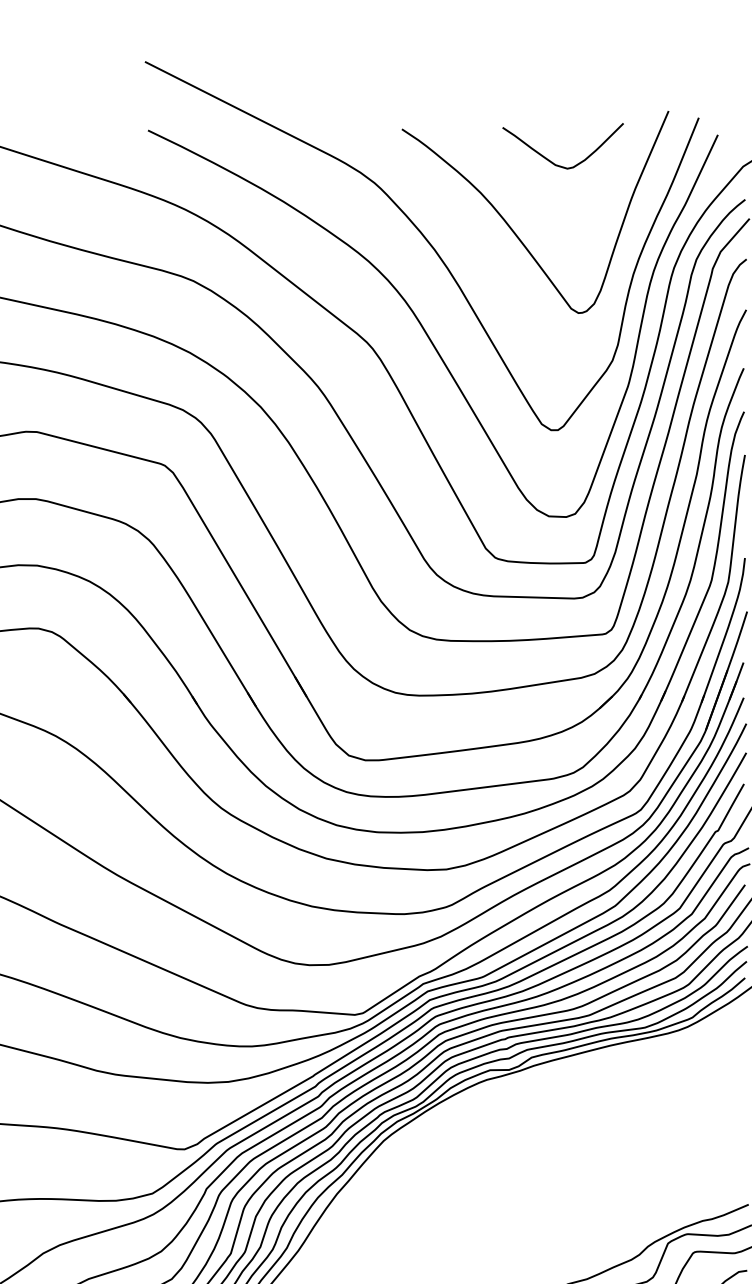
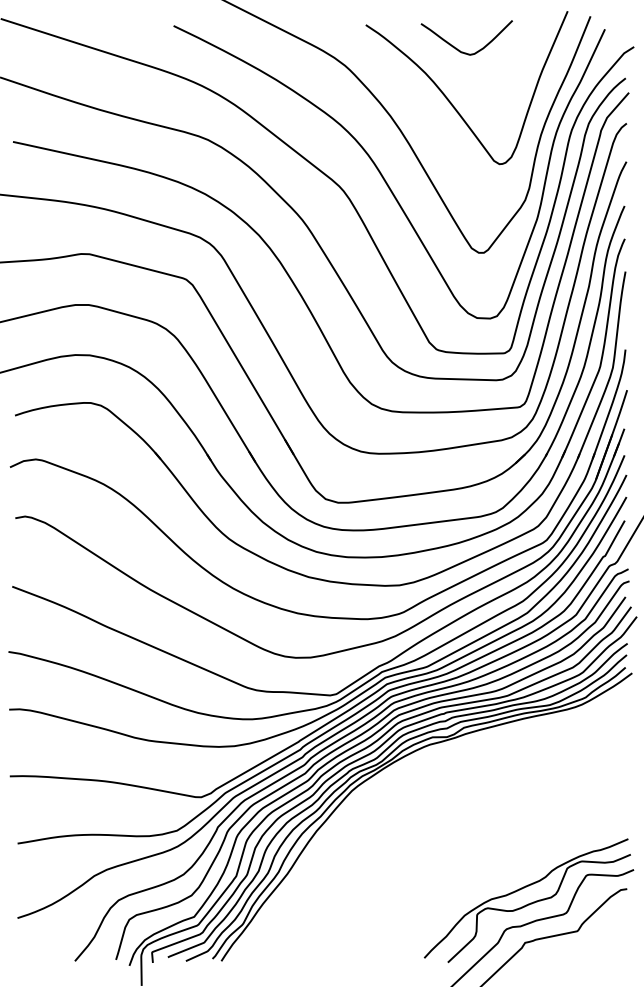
curve: (553, 161) -> (459, 49), moved

